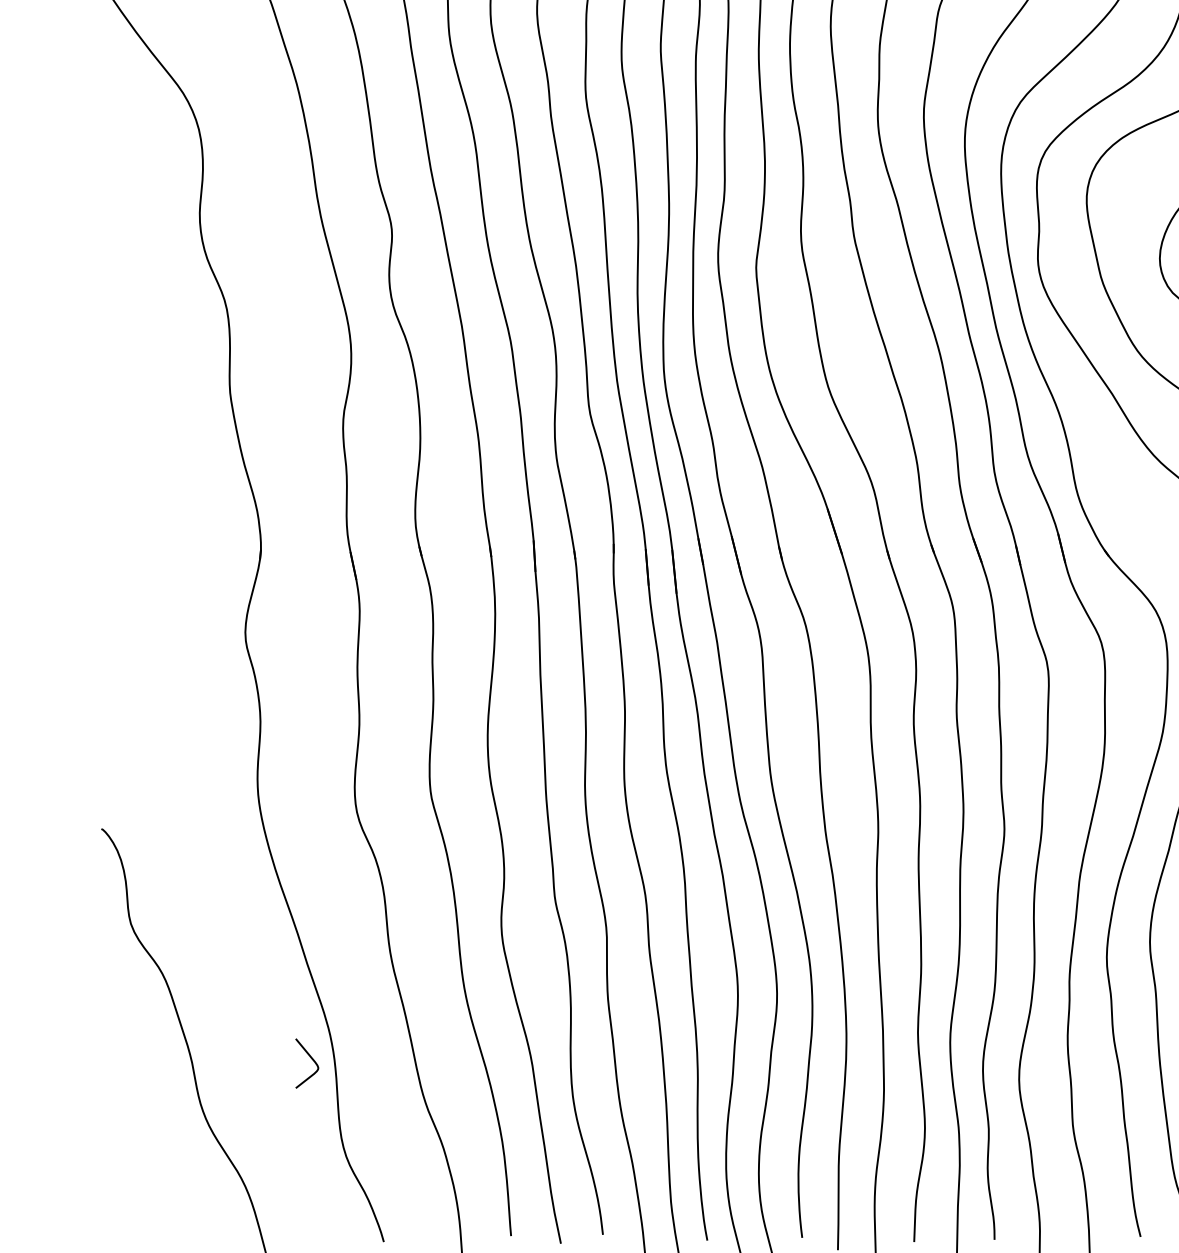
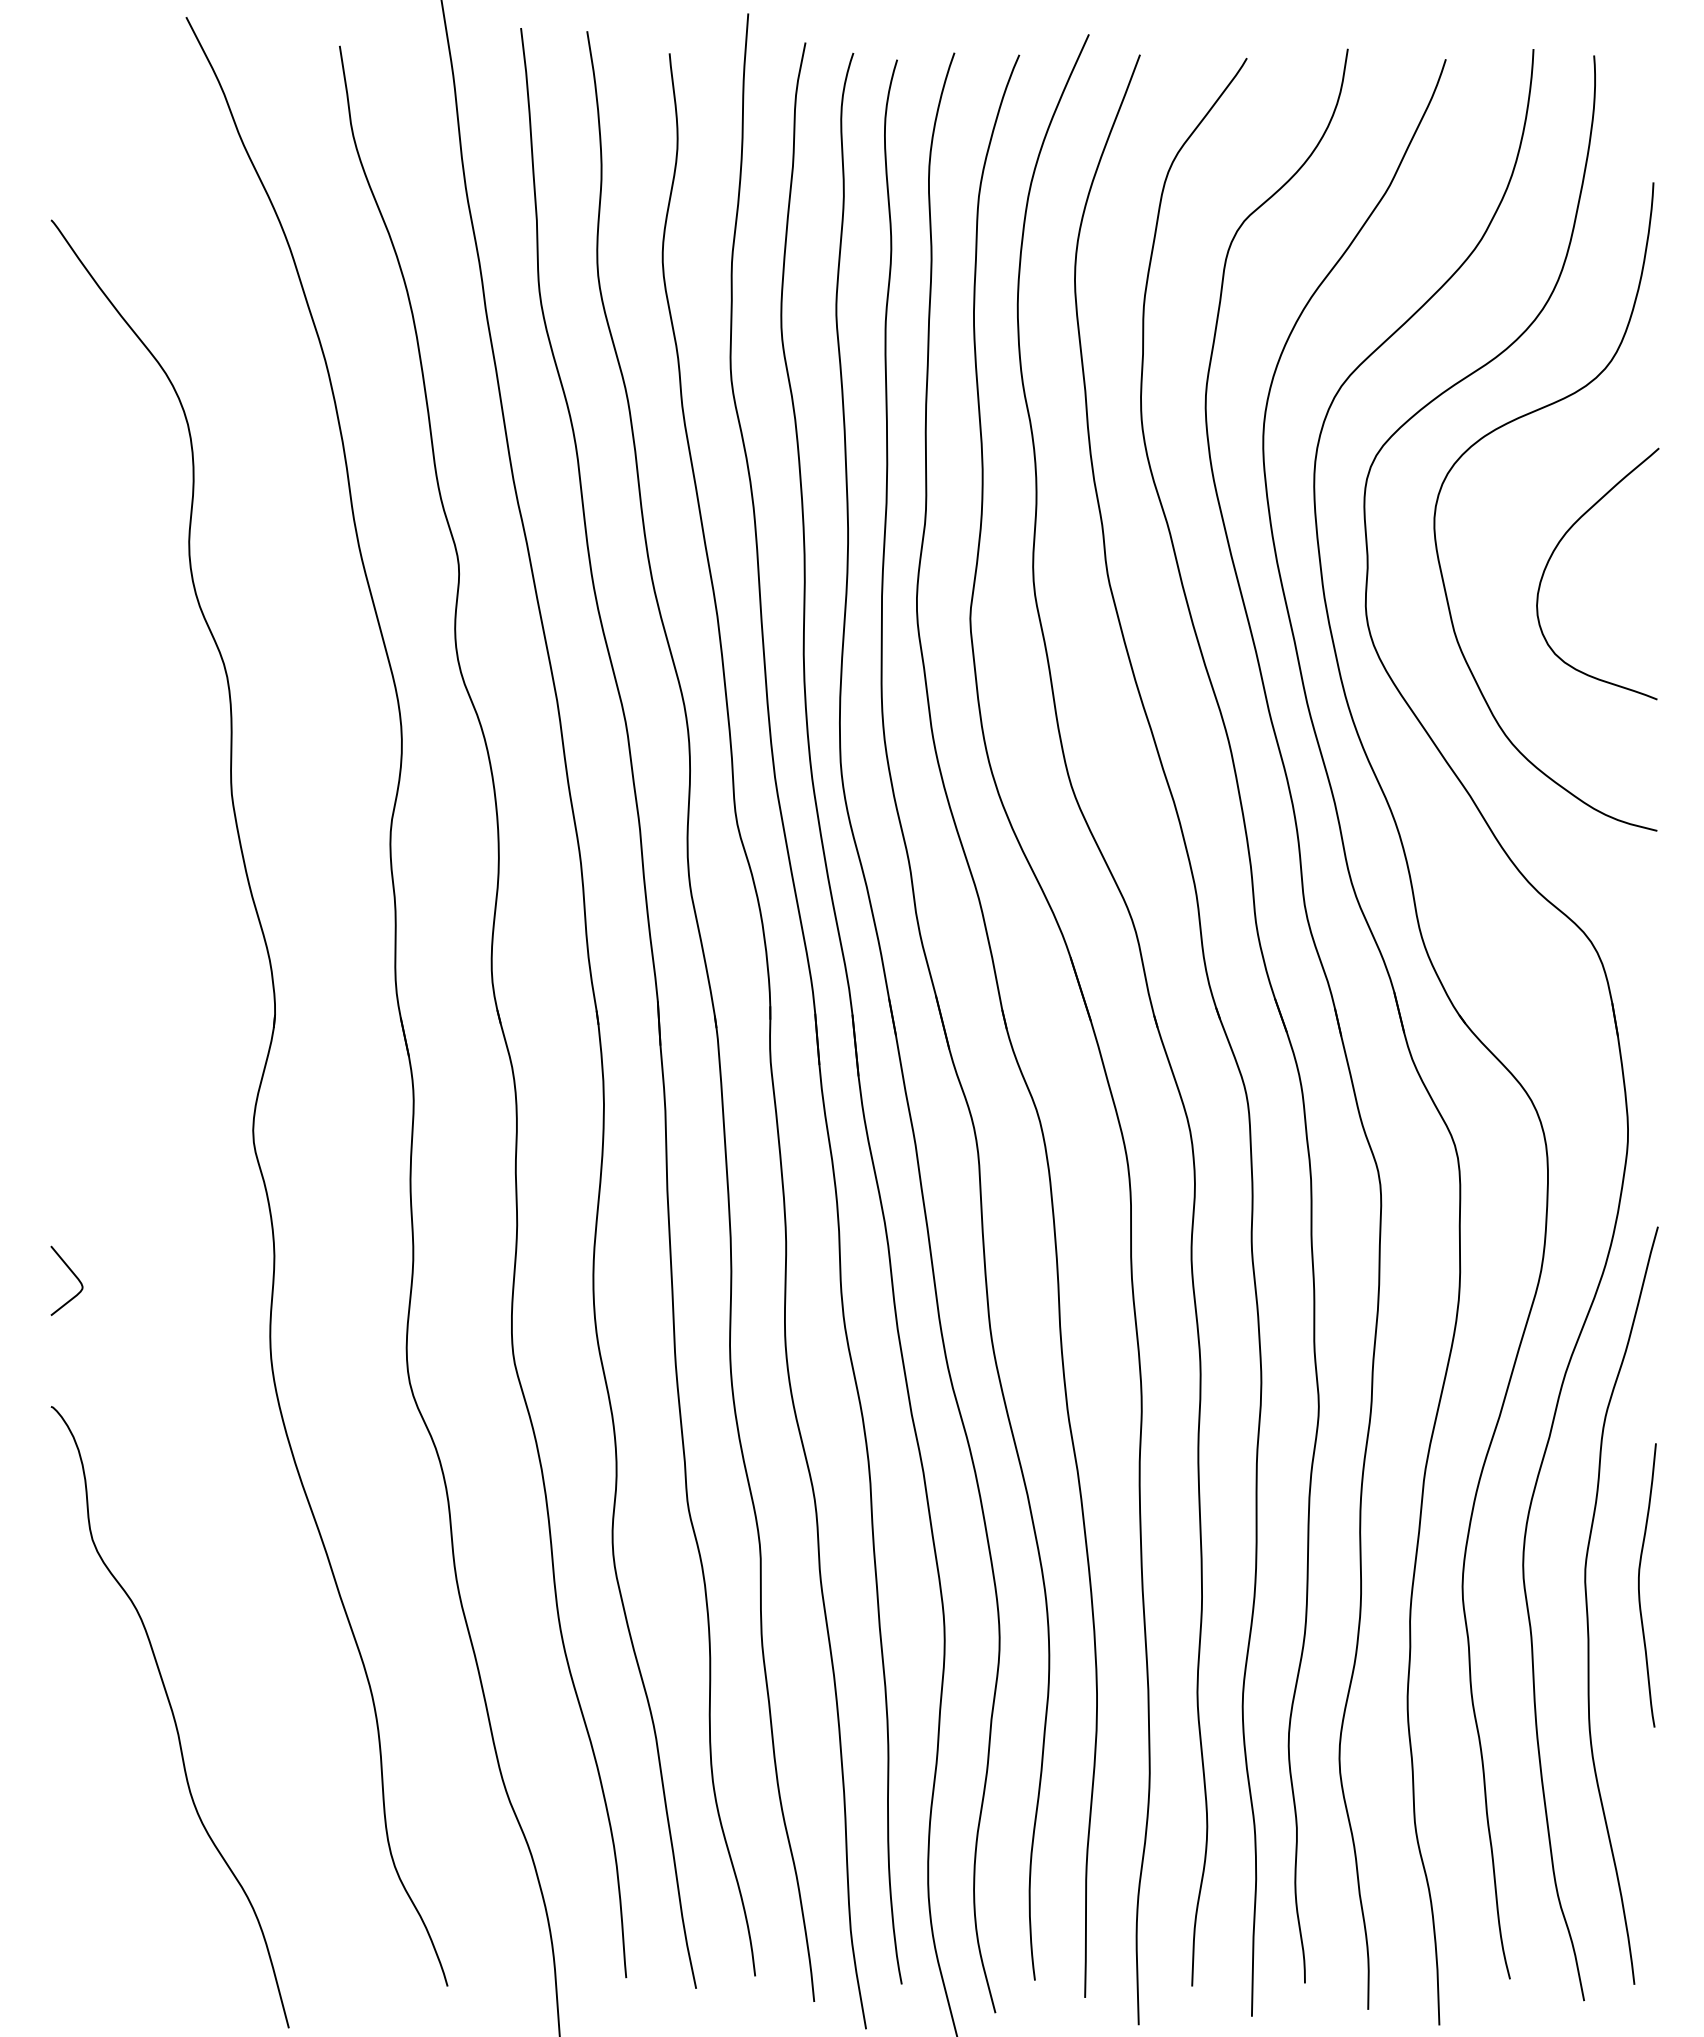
curve: (312, 1060) -> (74, 1276), moved

